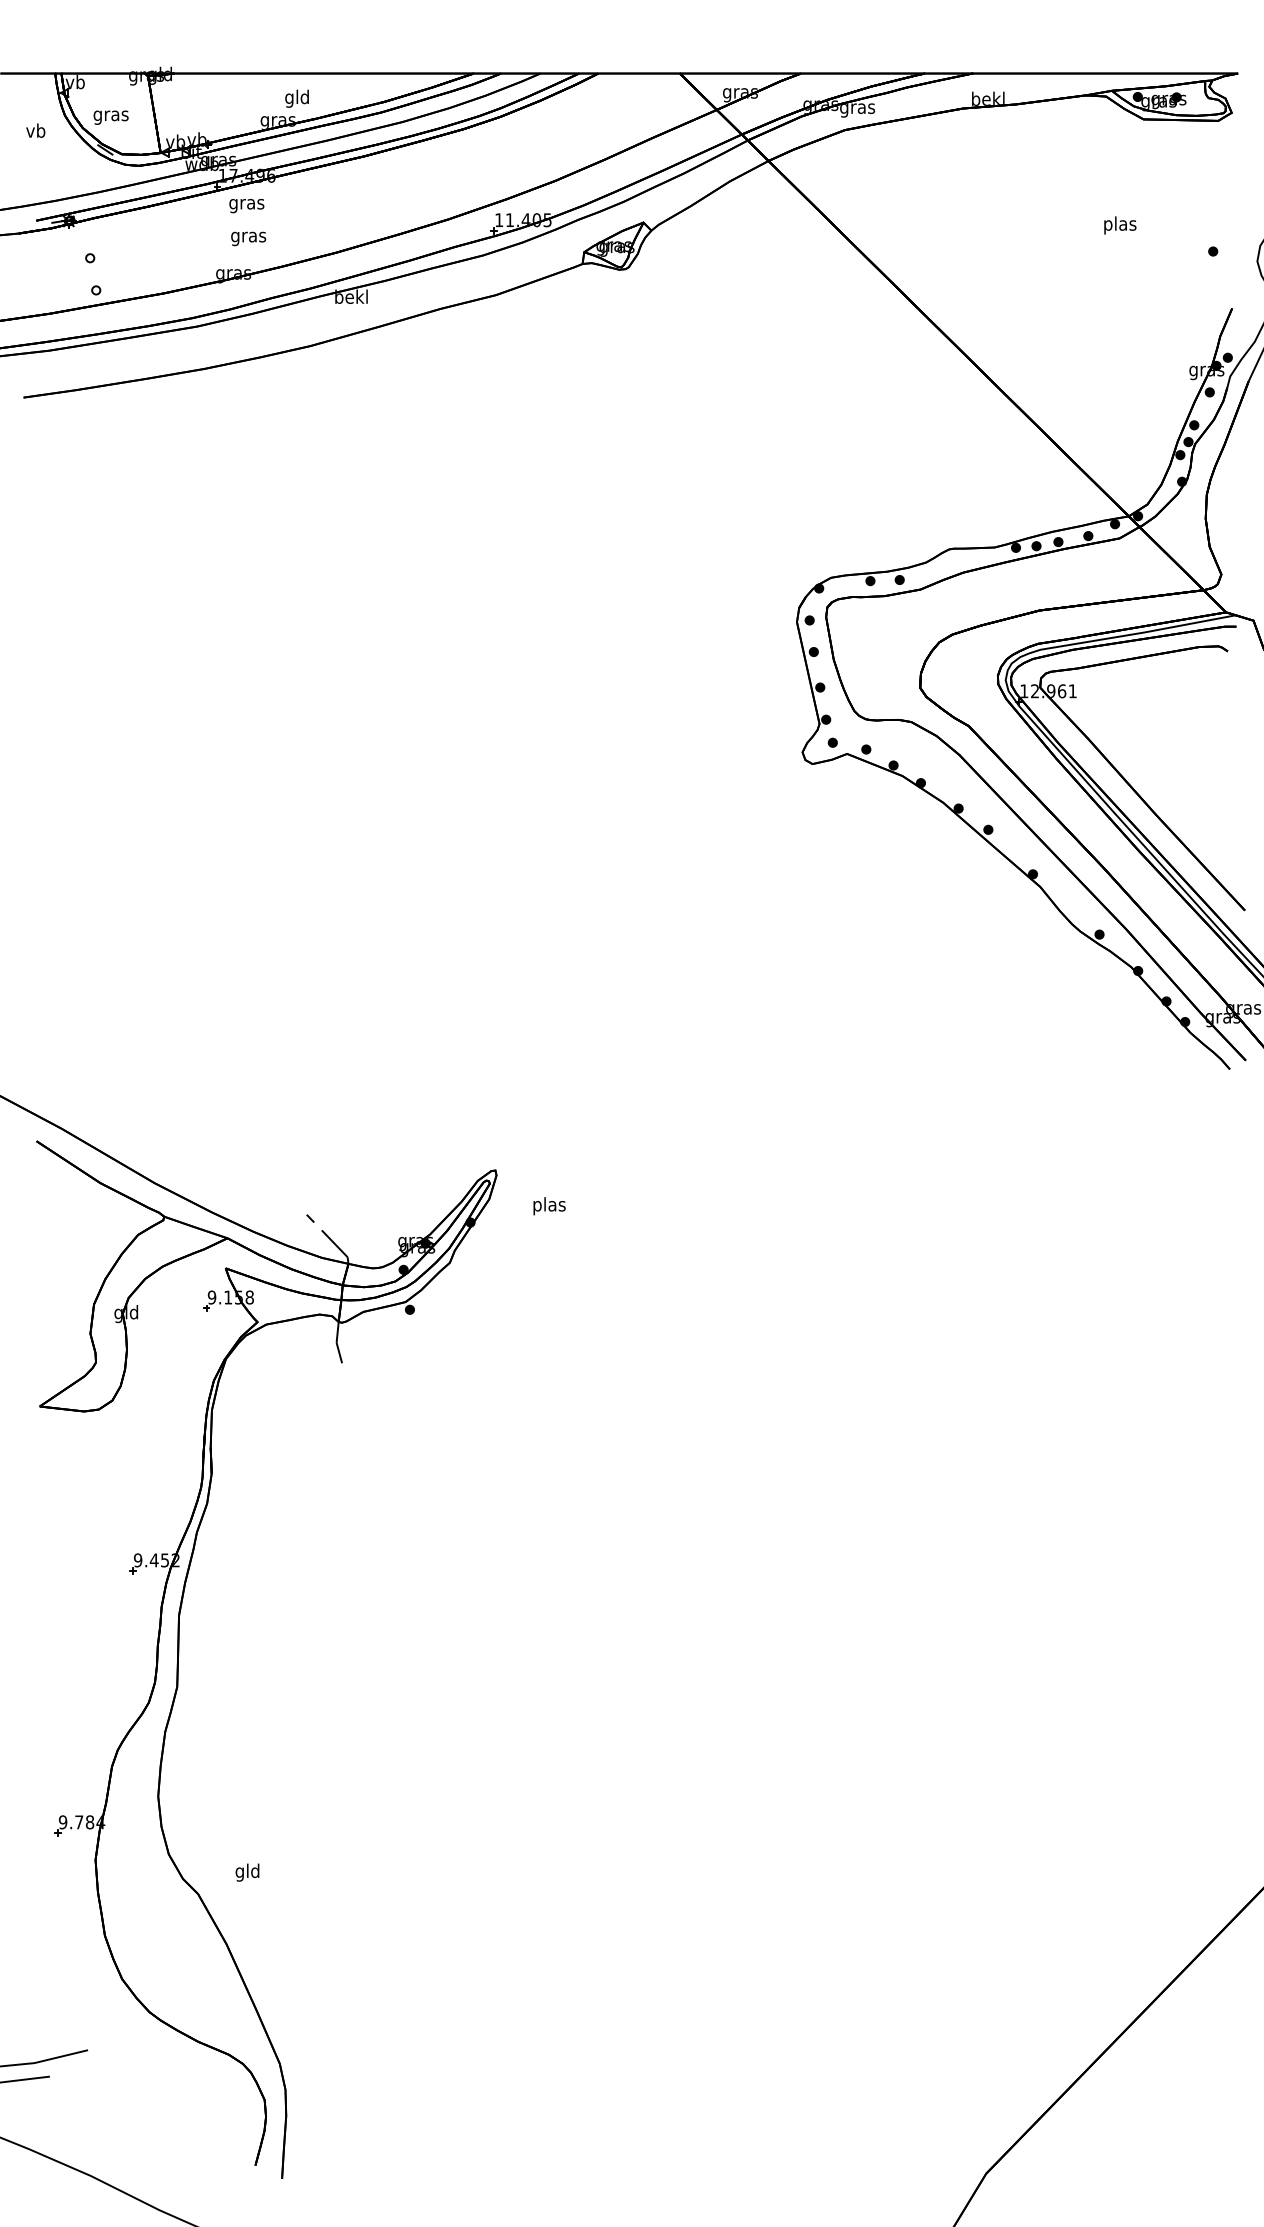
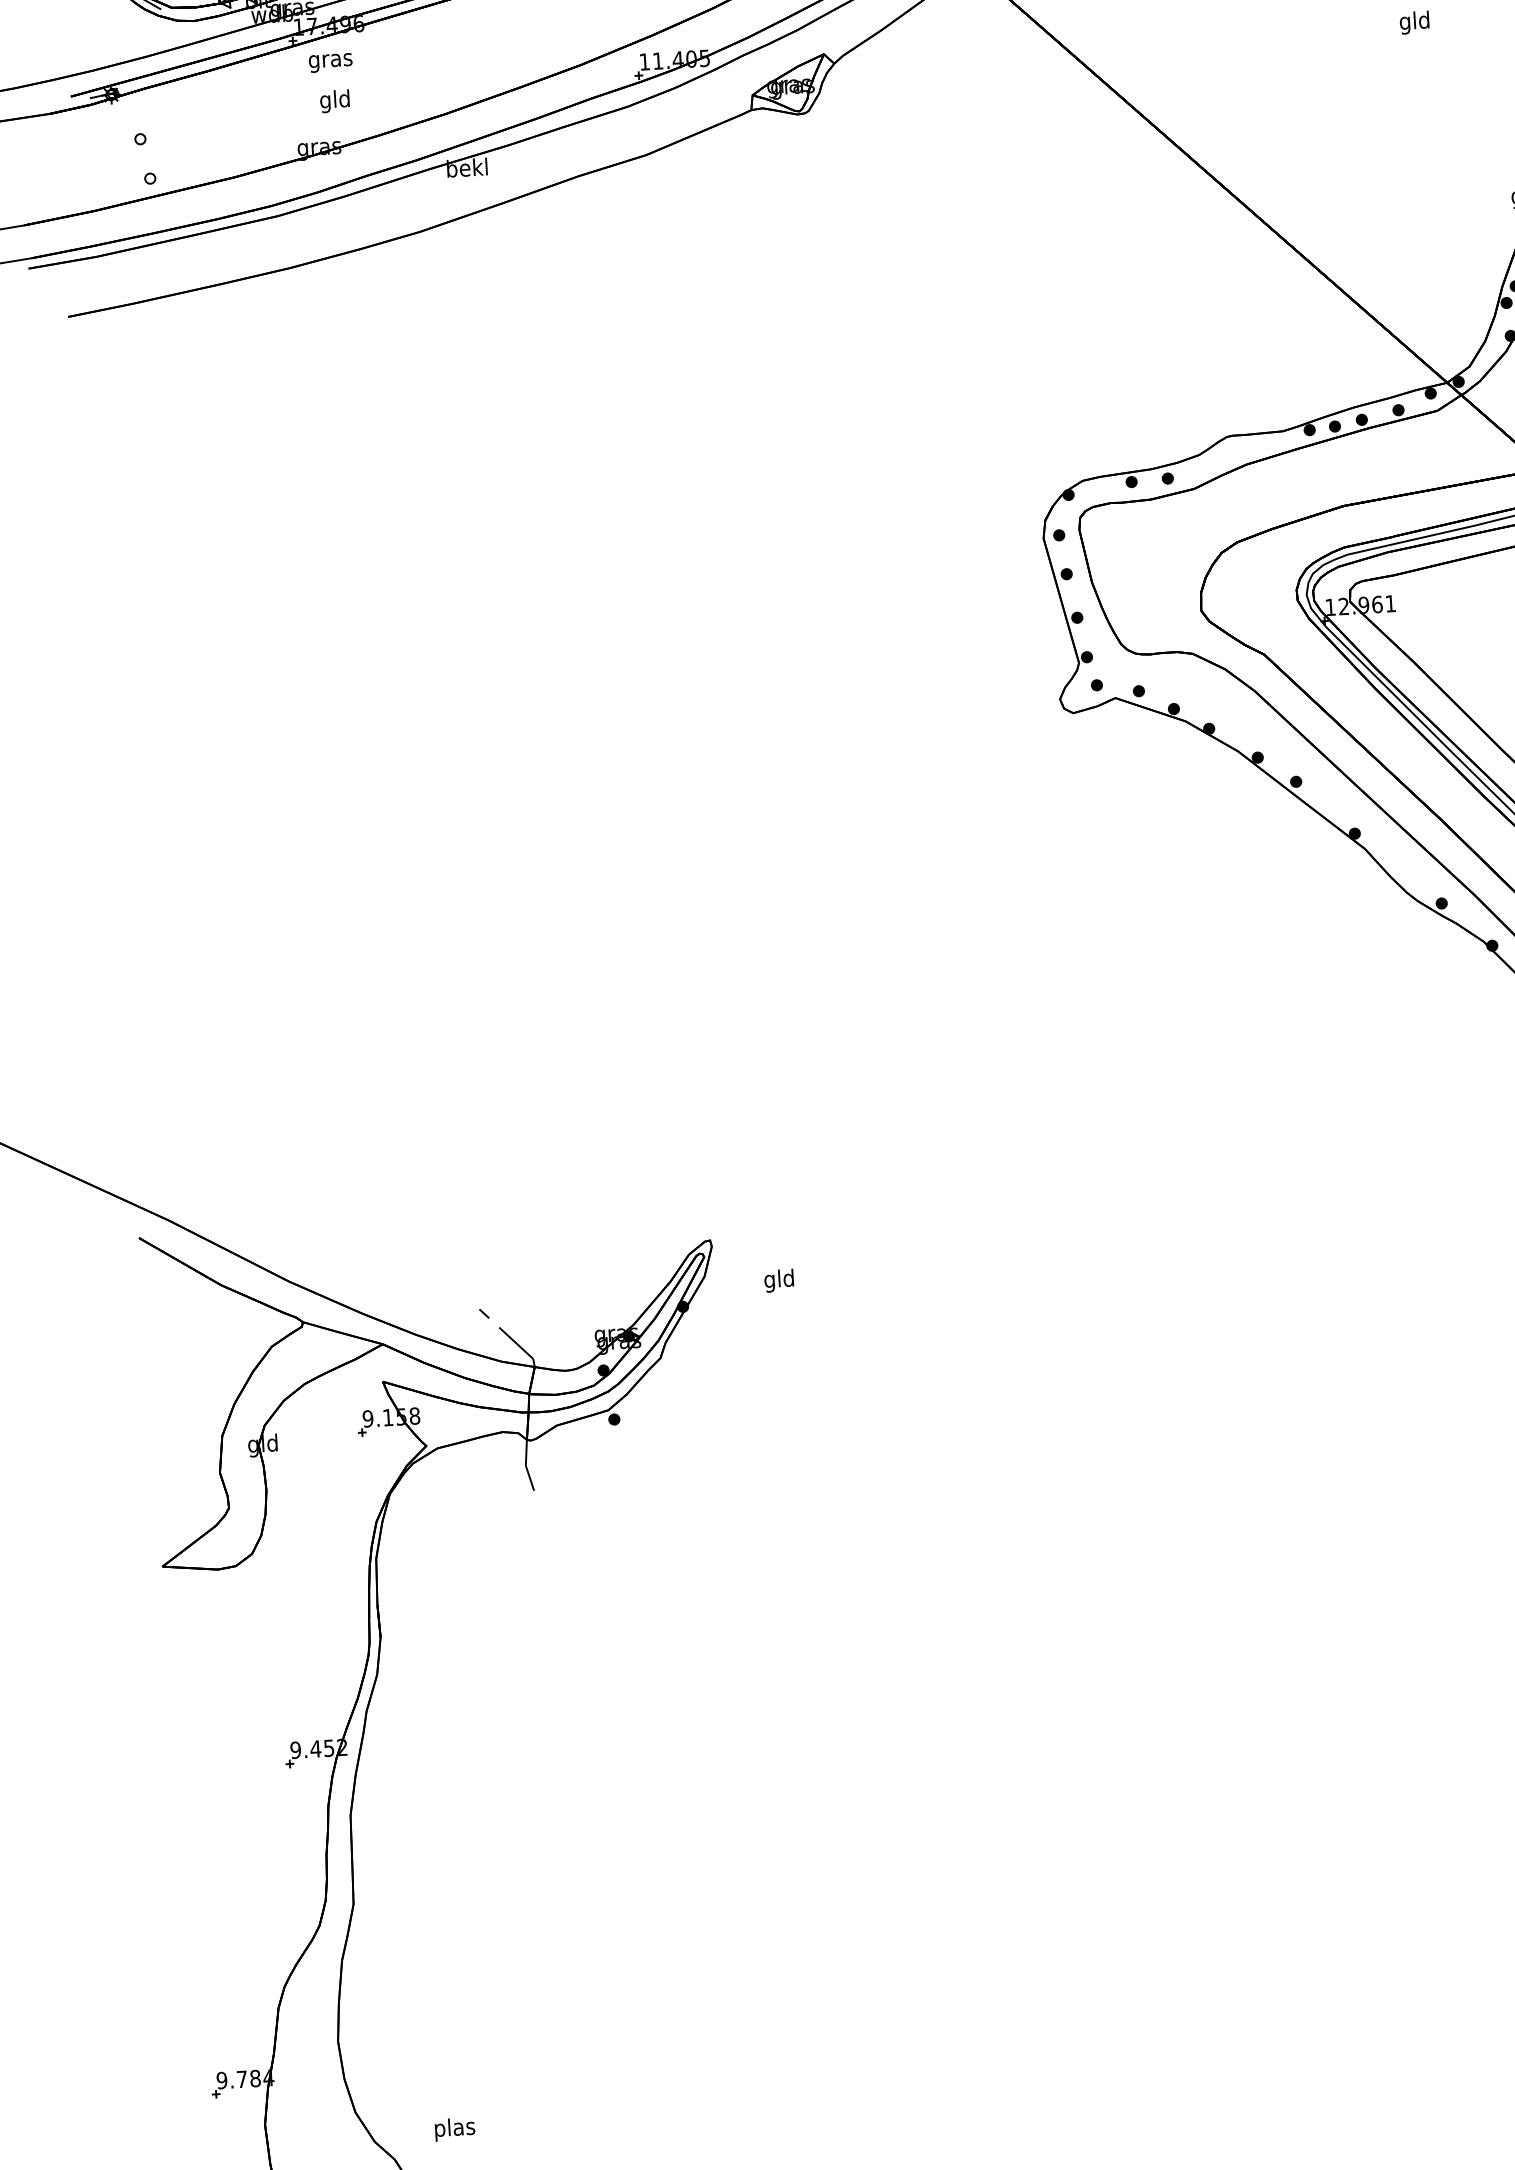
text: (1120, 225) -> (1415, 22), plas -> gld
text: (248, 237) -> (335, 101), gras -> gld
text: (549, 1206) -> (779, 1281), plas -> gld
text: (248, 1872) -> (455, 2129), gld -> plas

